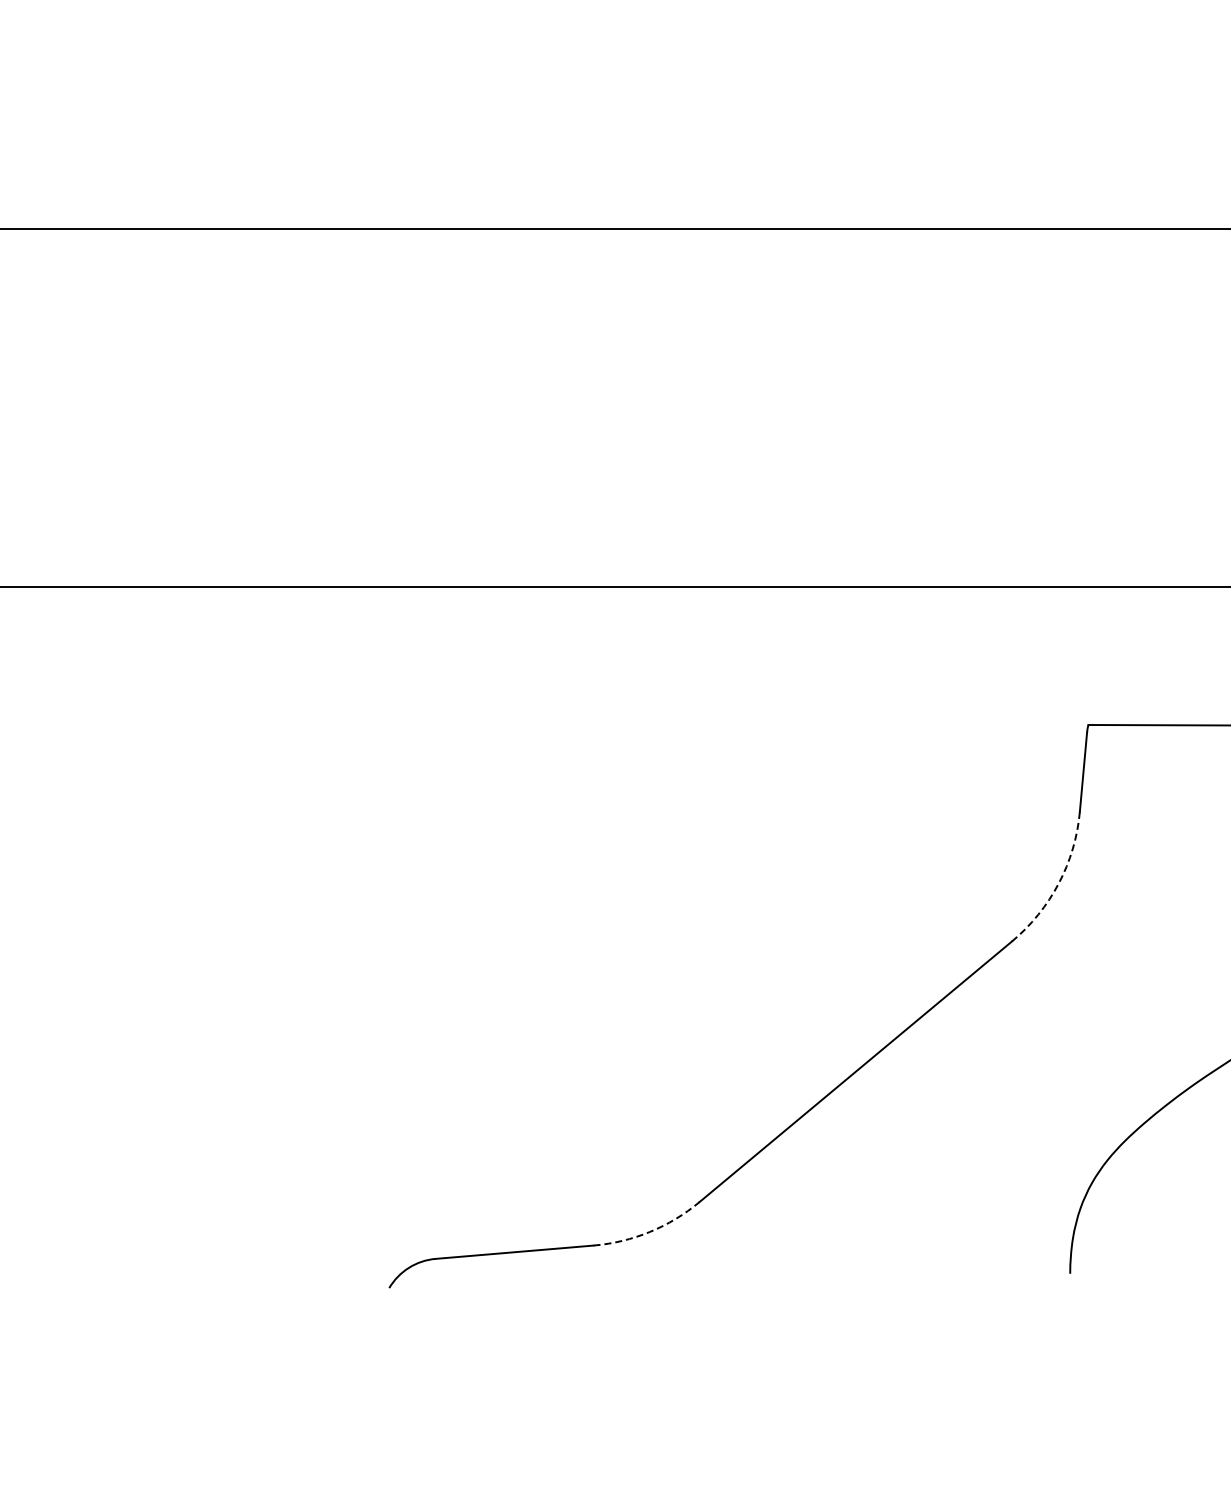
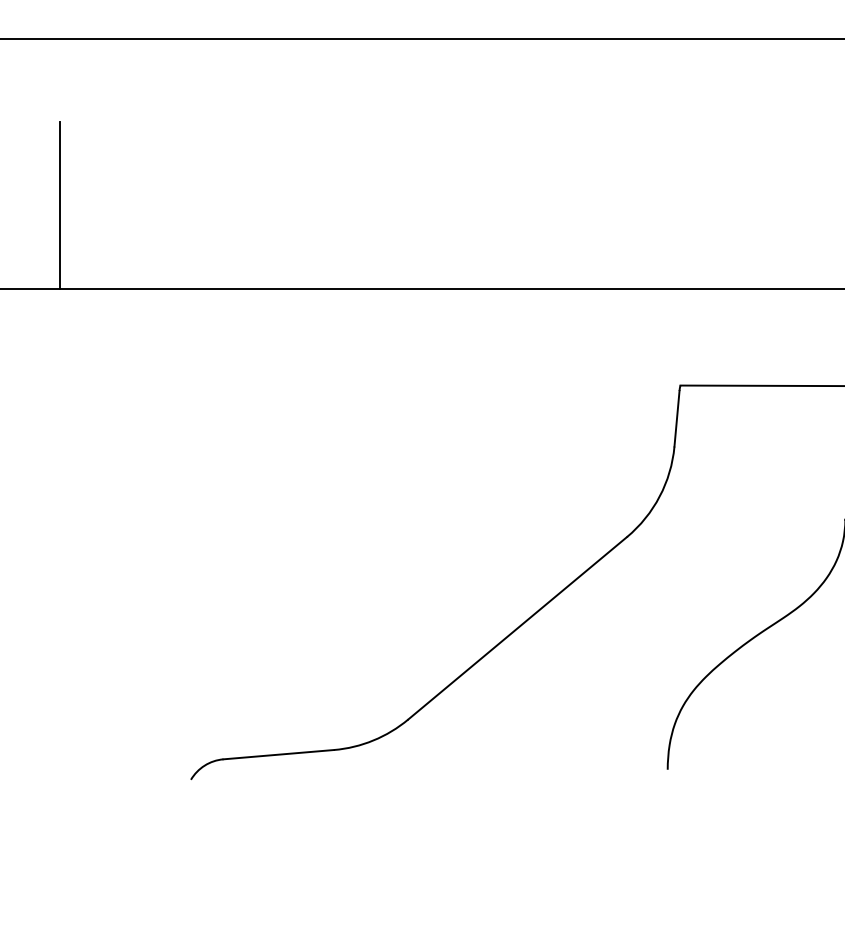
line: (201, 467) -> (59, 205), added
arc: (1058, 883) -> (659, 496), dashed -> solid
arc: (649, 1231) -> (373, 740), dashed -> solid

